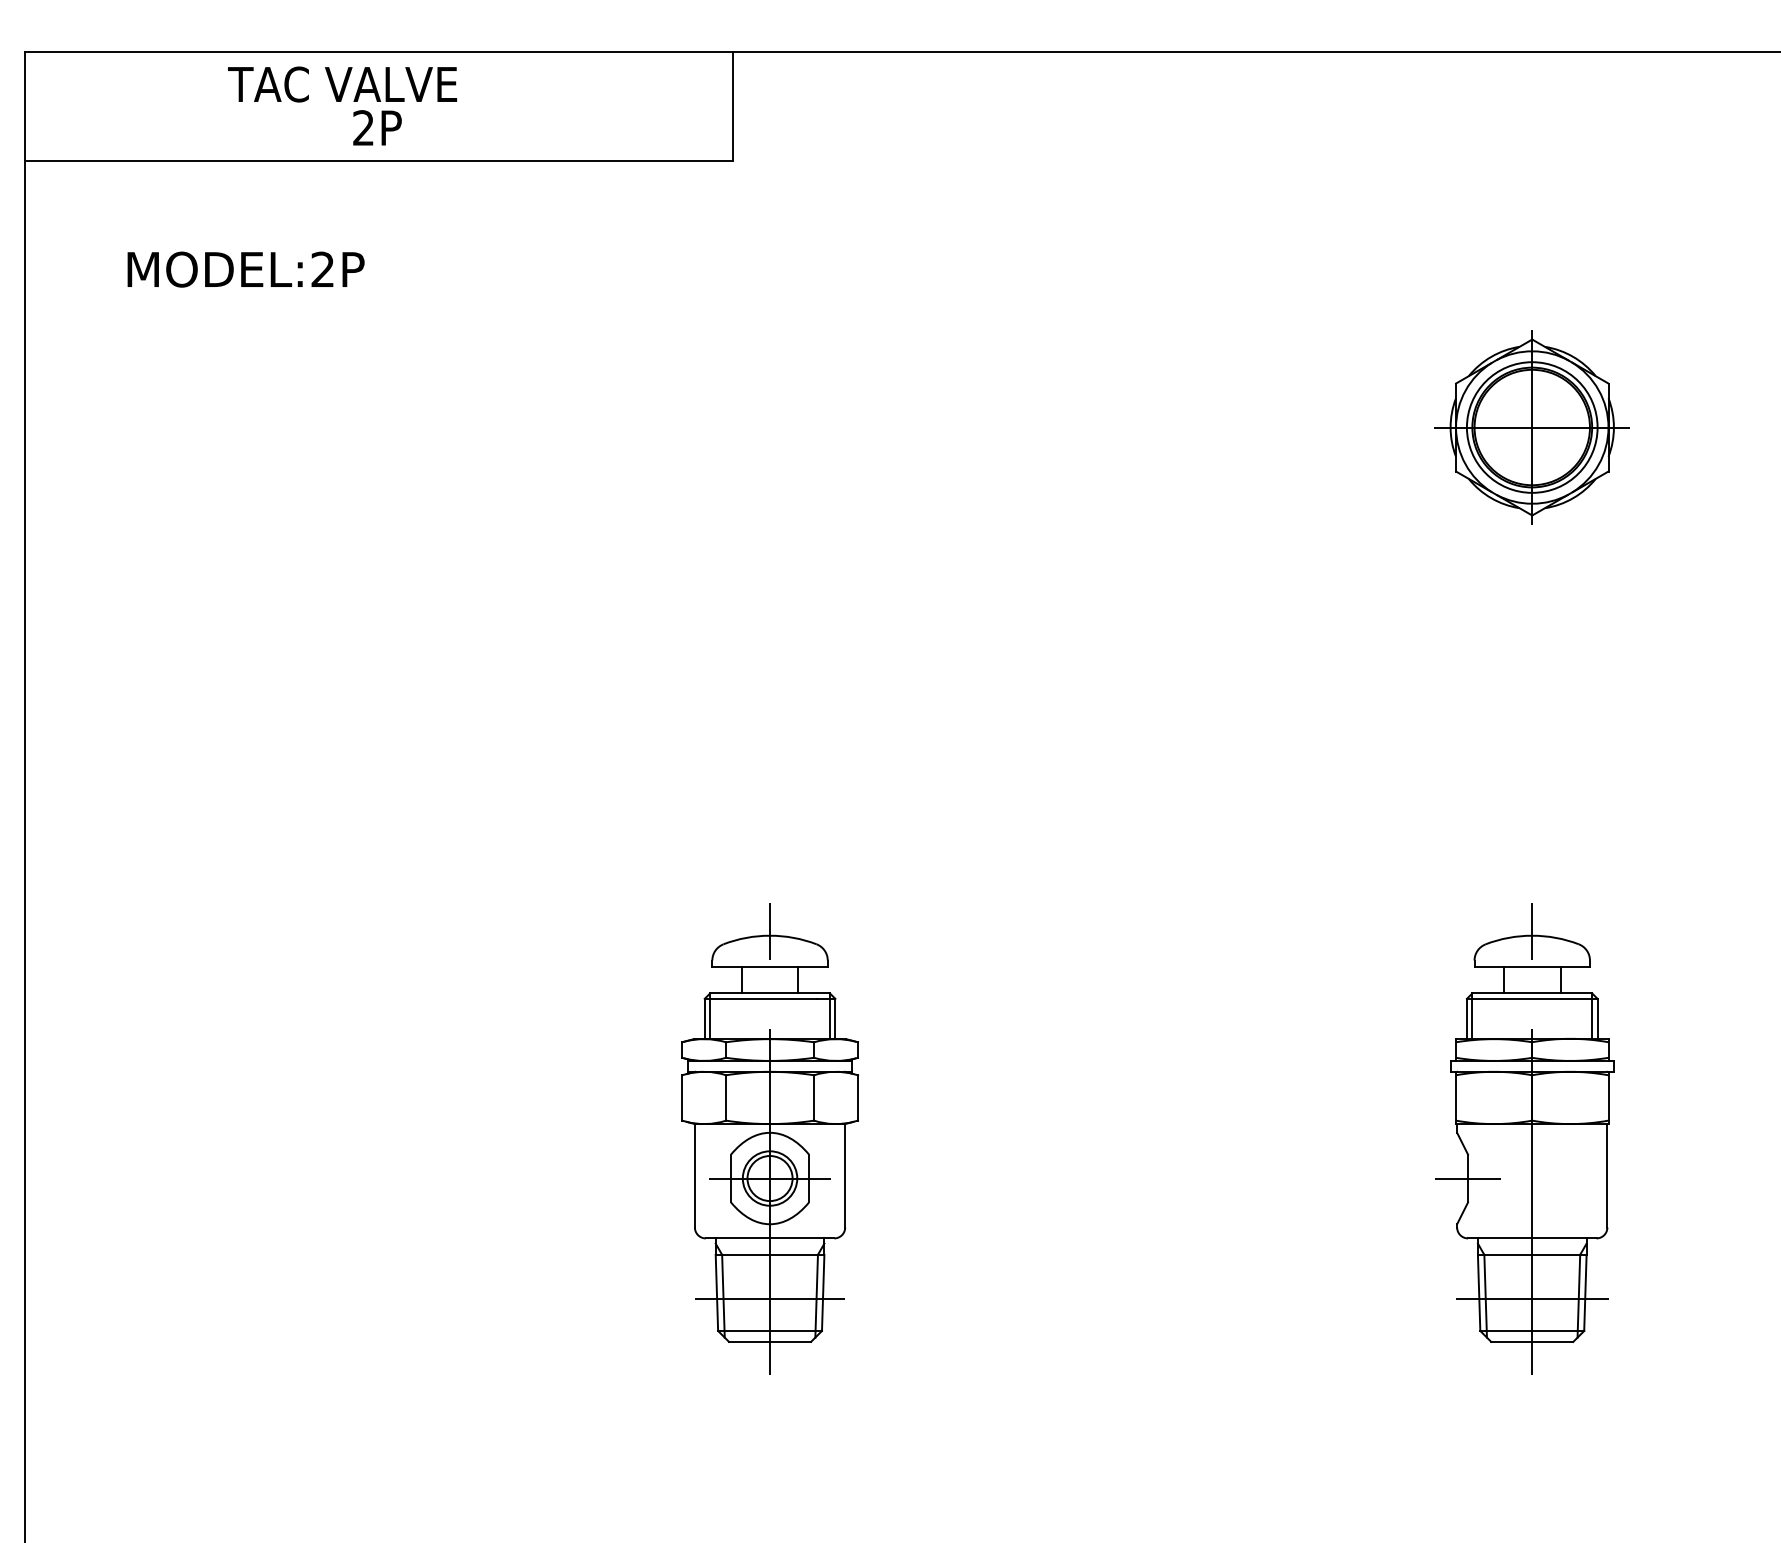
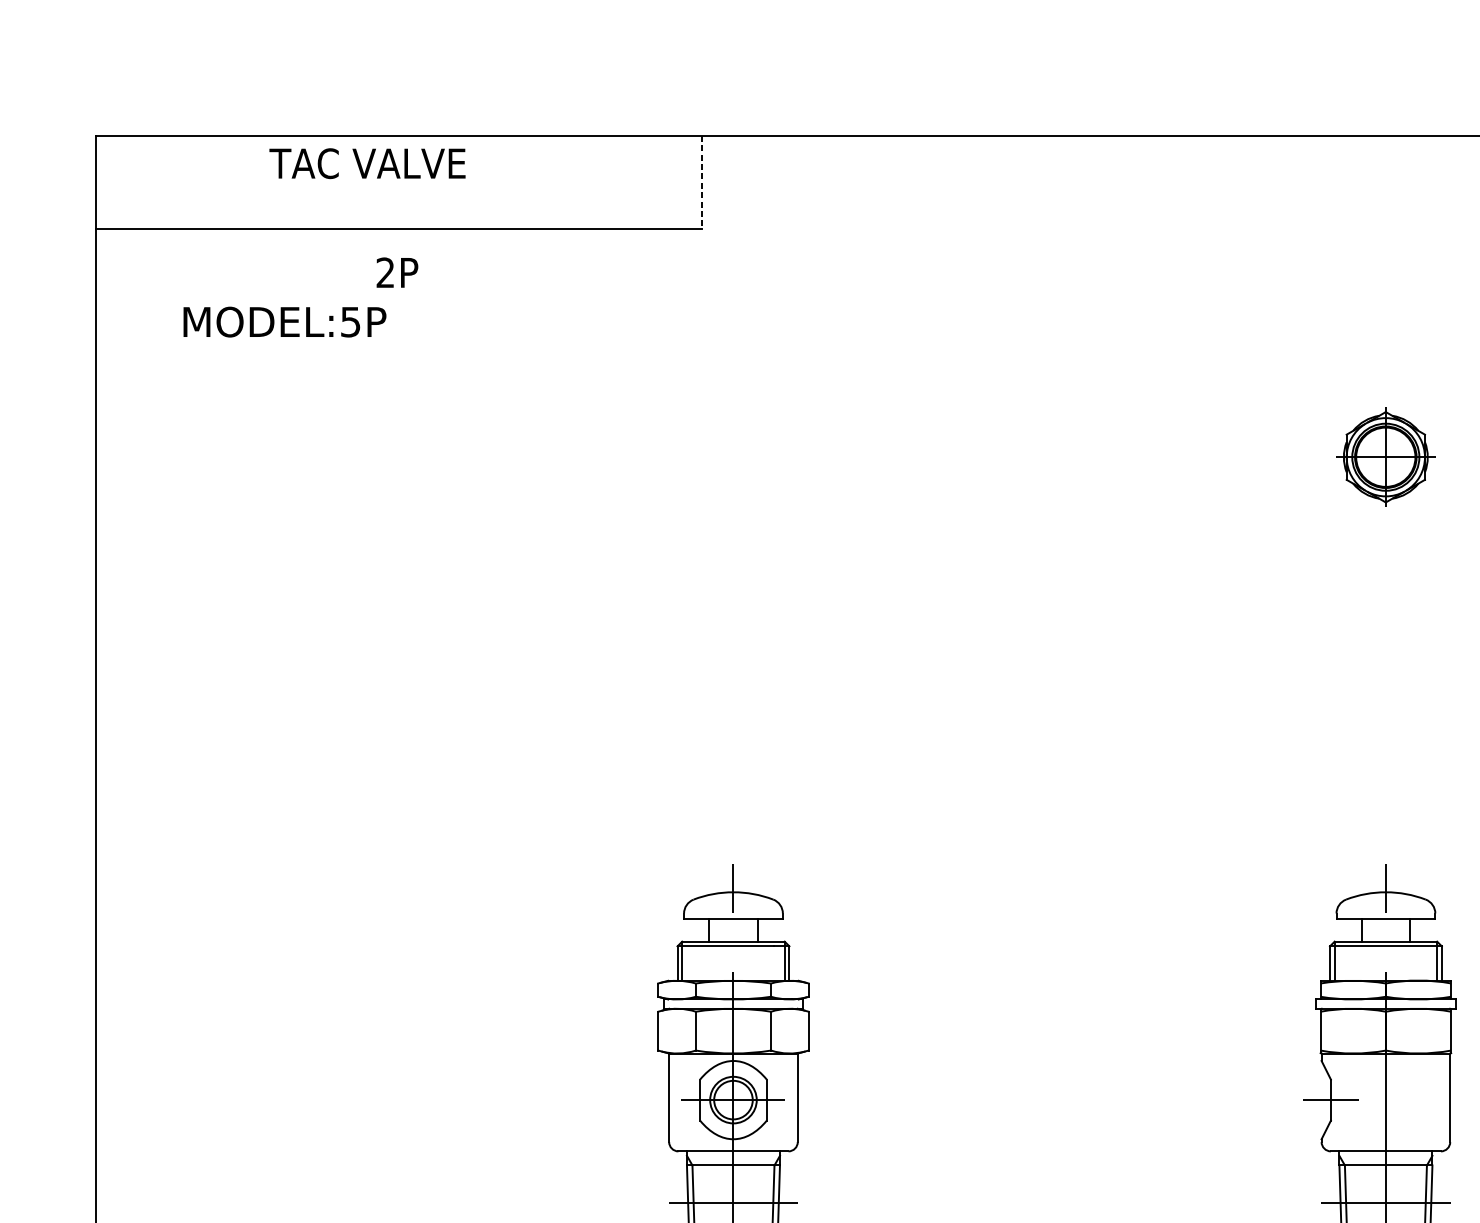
line: (733, 106) -> (702, 182), solid -> dashed
text: (377, 127) -> (397, 272), moved
text: (322, 269) -> (350, 321), MODEL:2P -> MODEL:5P
part: (1531, 427) -> (1385, 457), size x0.6

